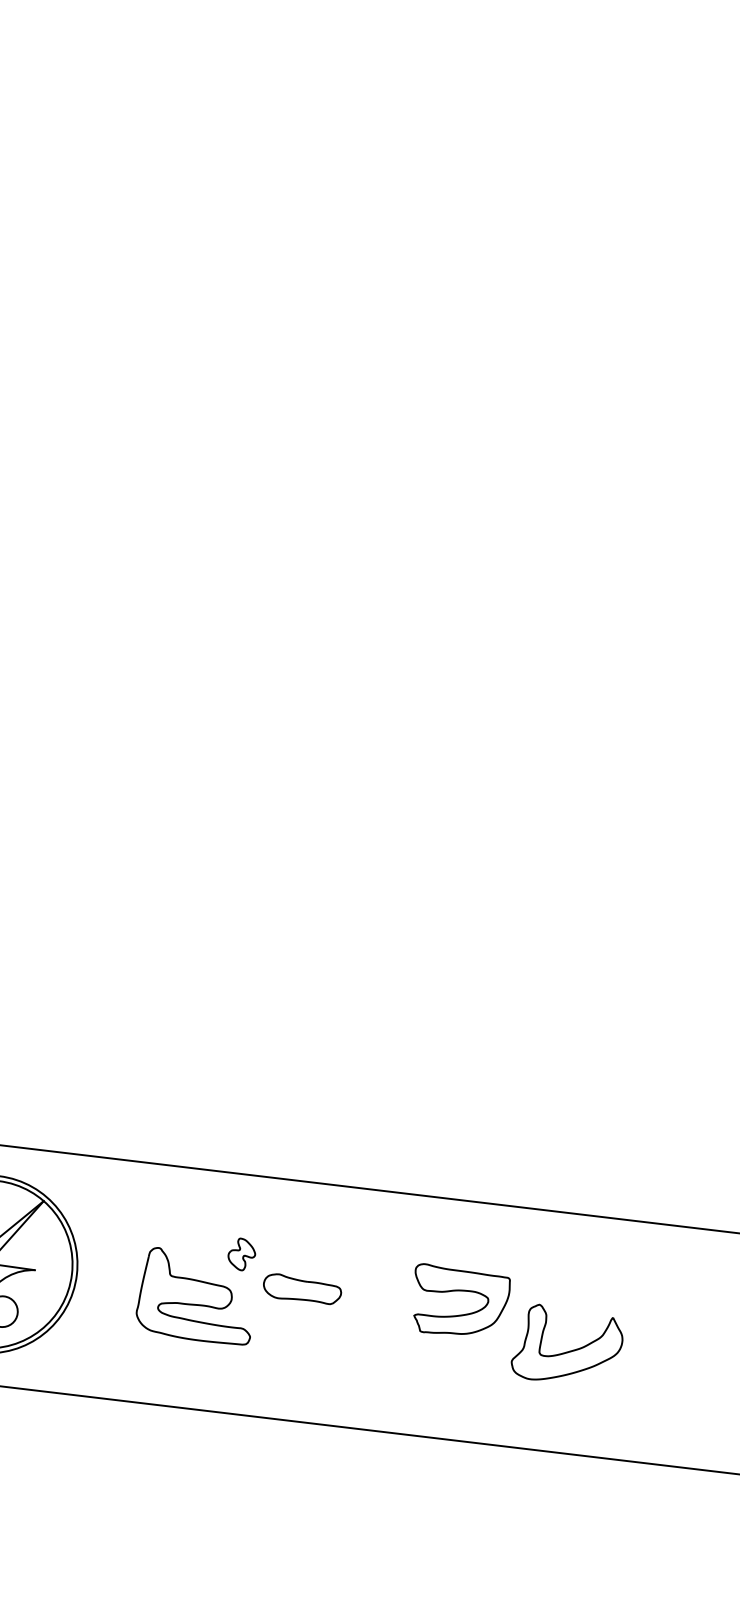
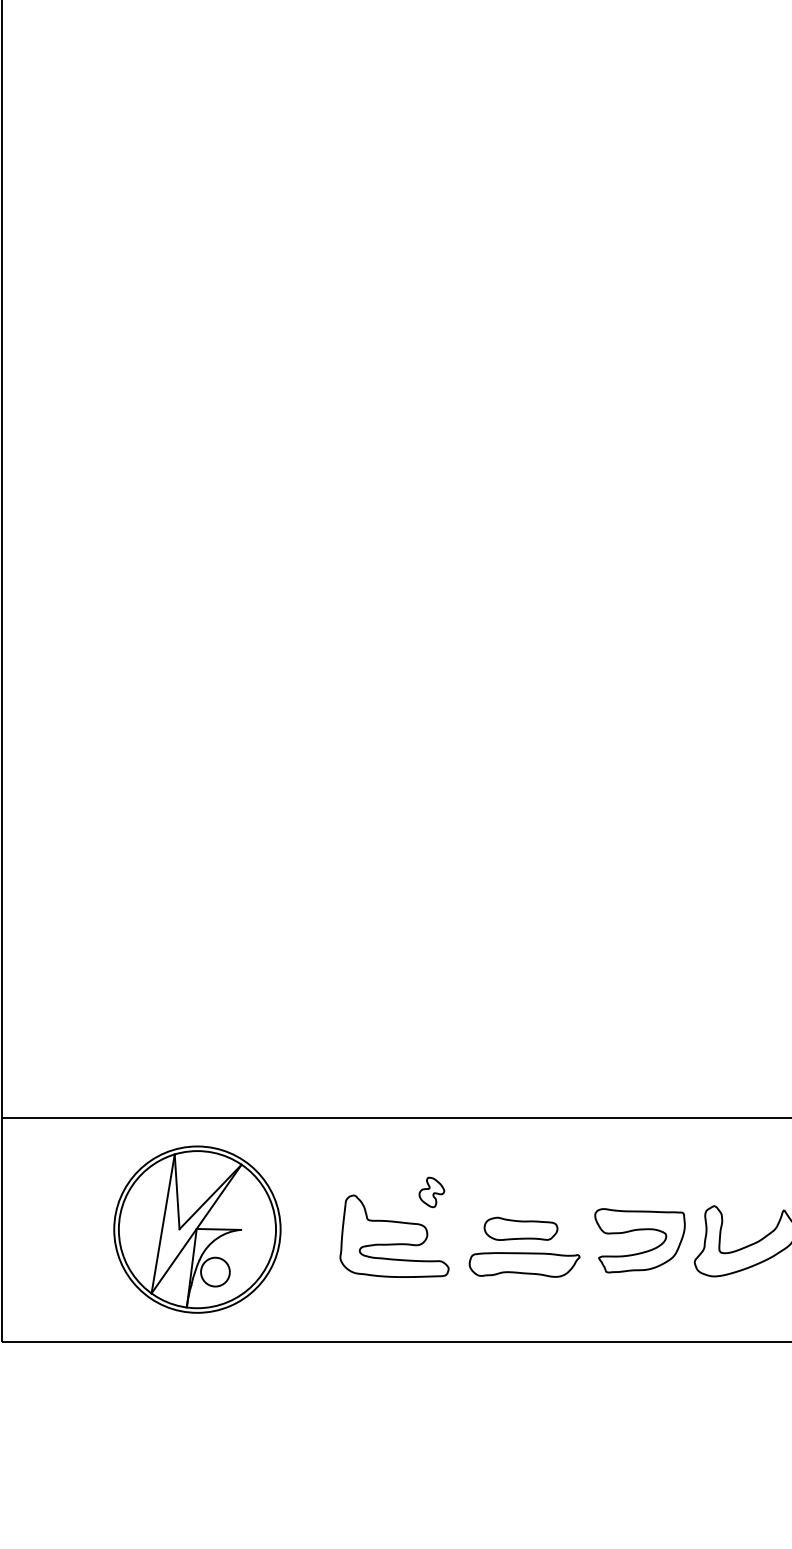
curve: (302, 1282) -> (520, 1222), moved
part: (460, 1291) -> (639, 1230), moved
part: (330, 1342) -> (524, 1264), added

